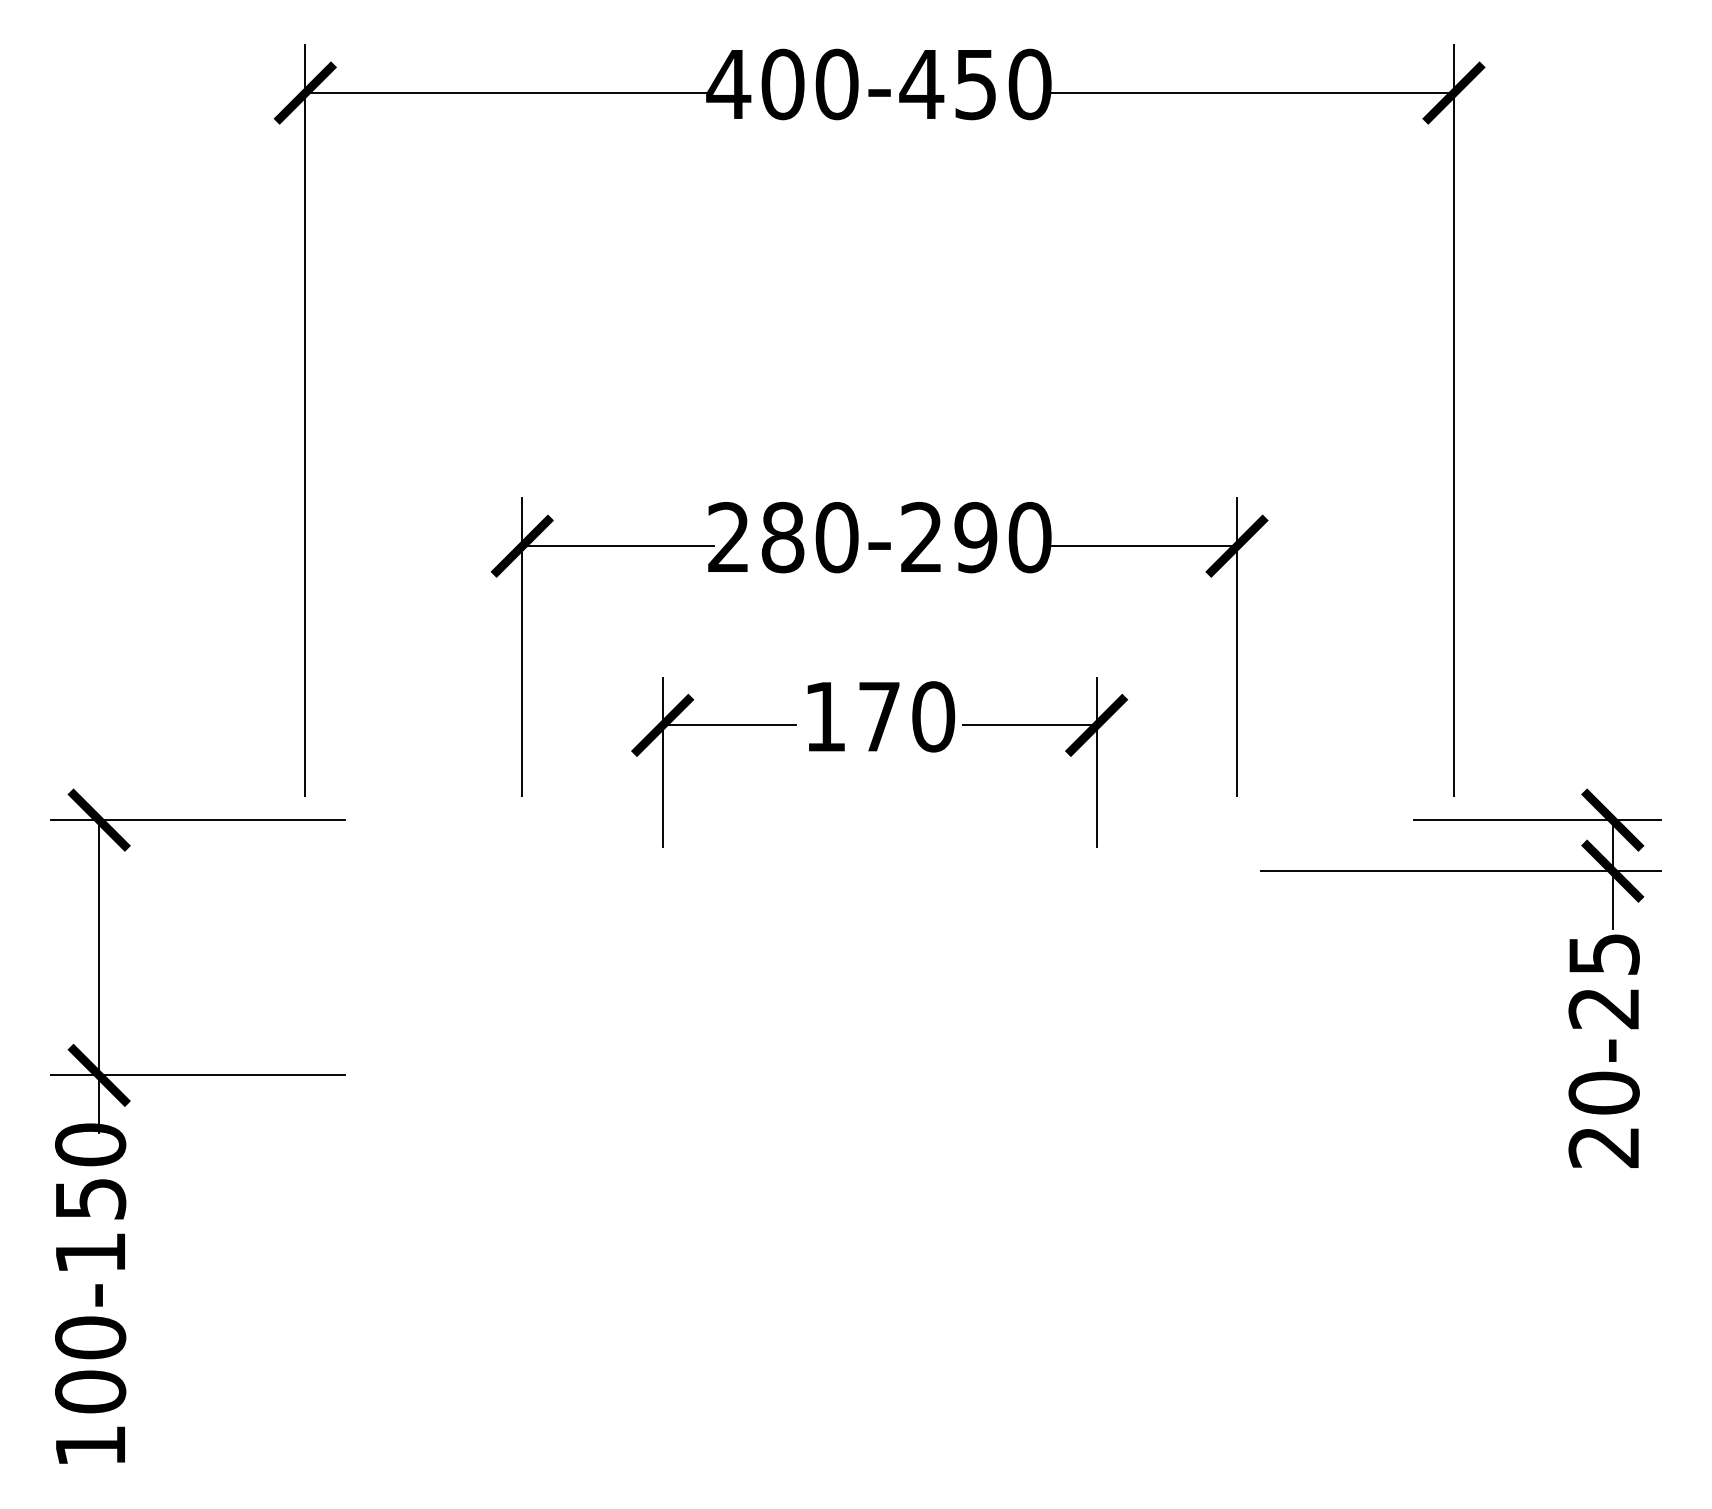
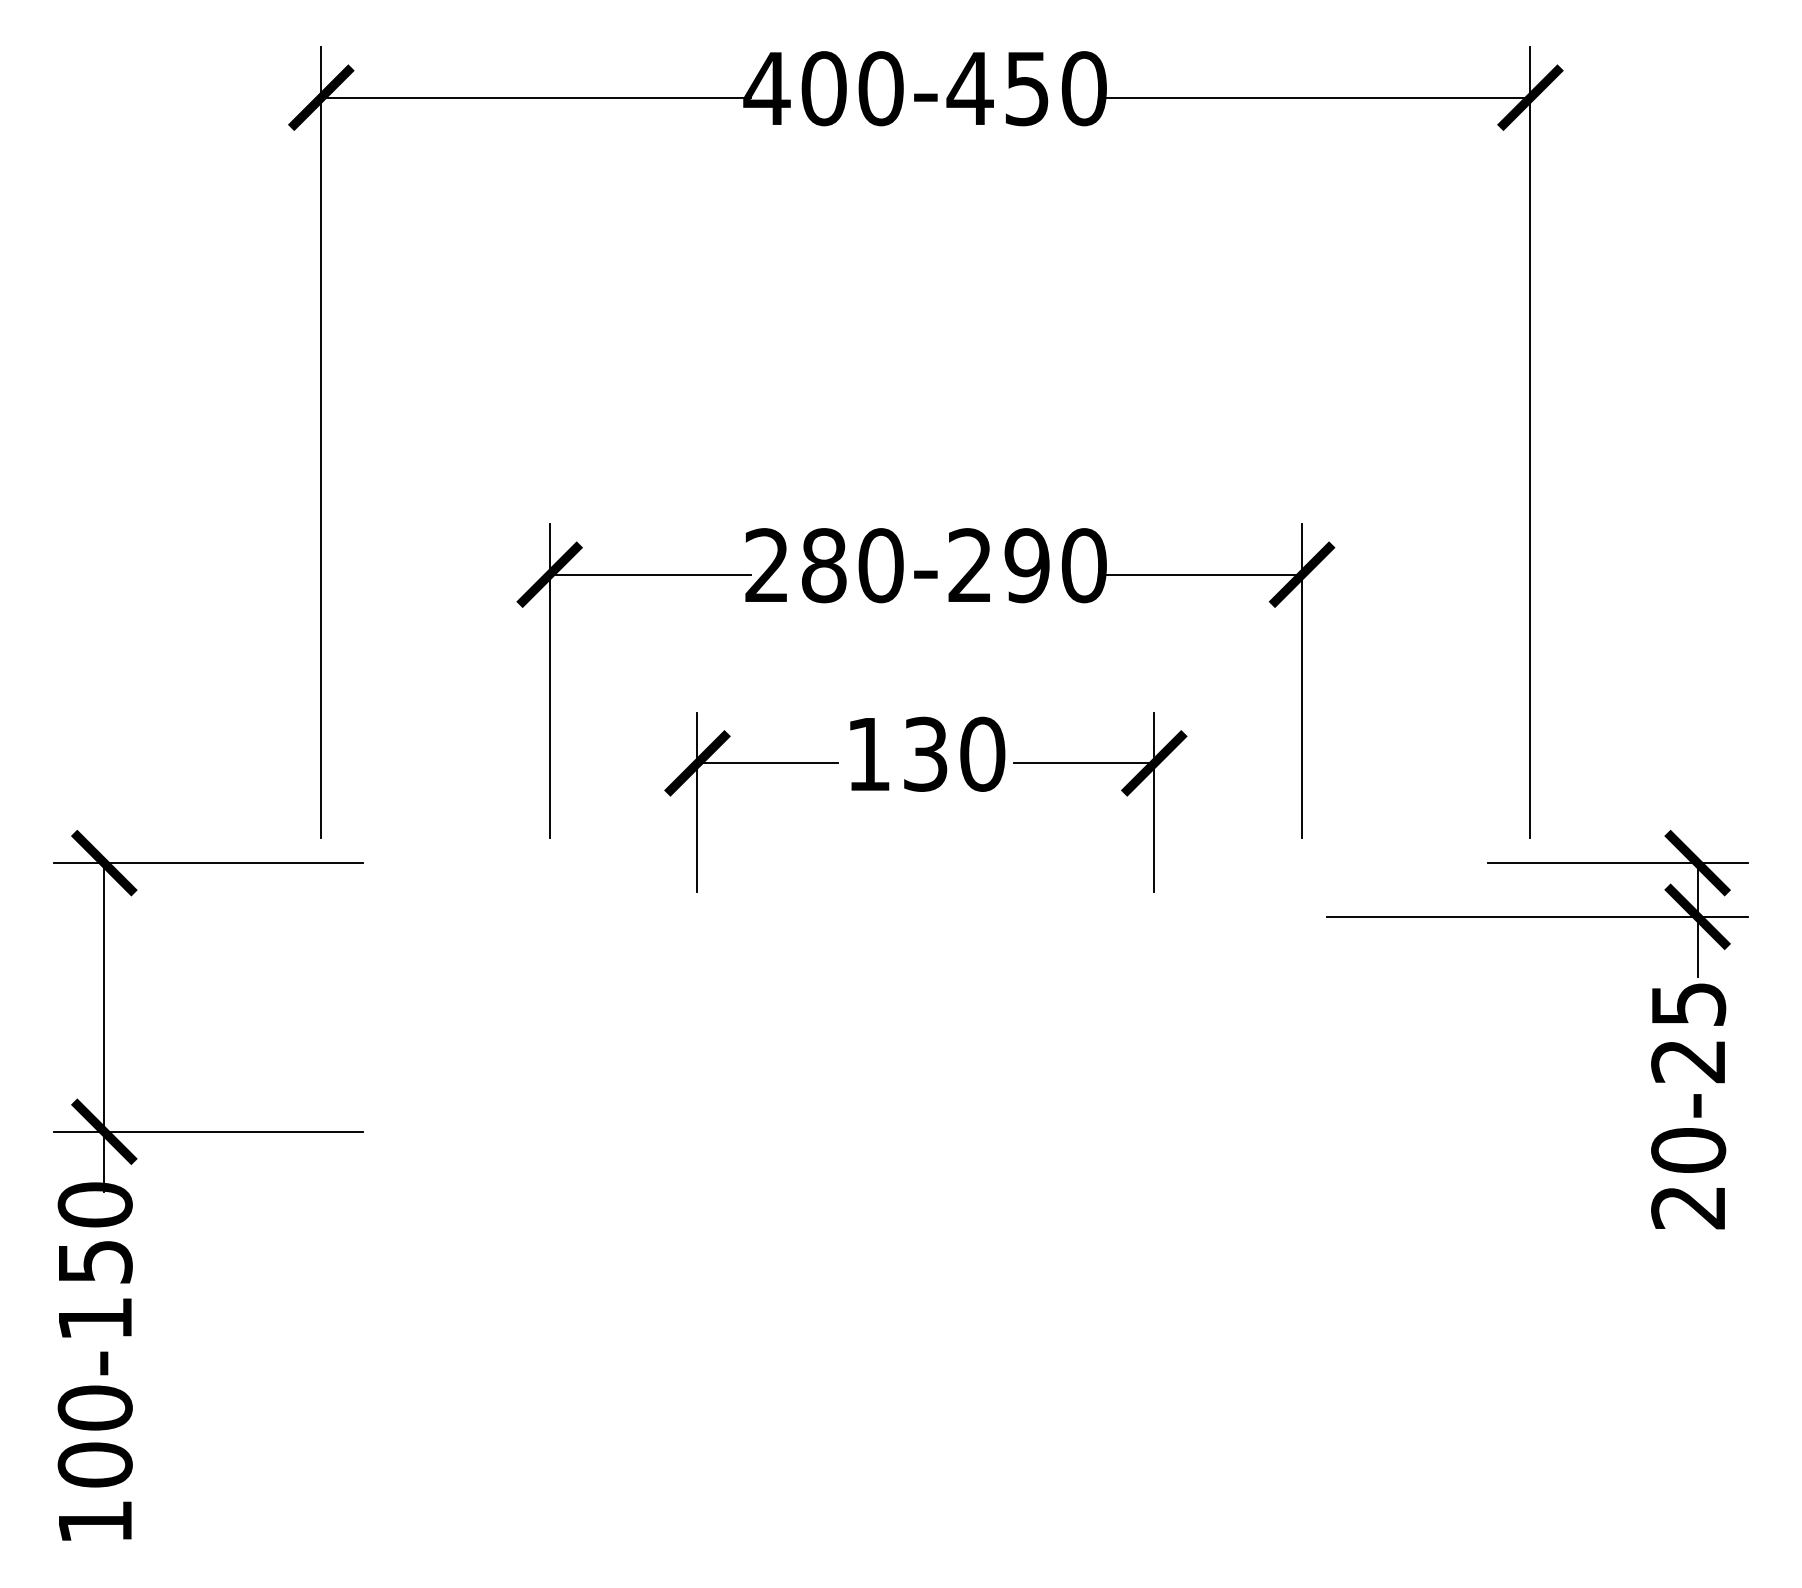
text: (879, 716) -> (925, 753), 170 -> 130

